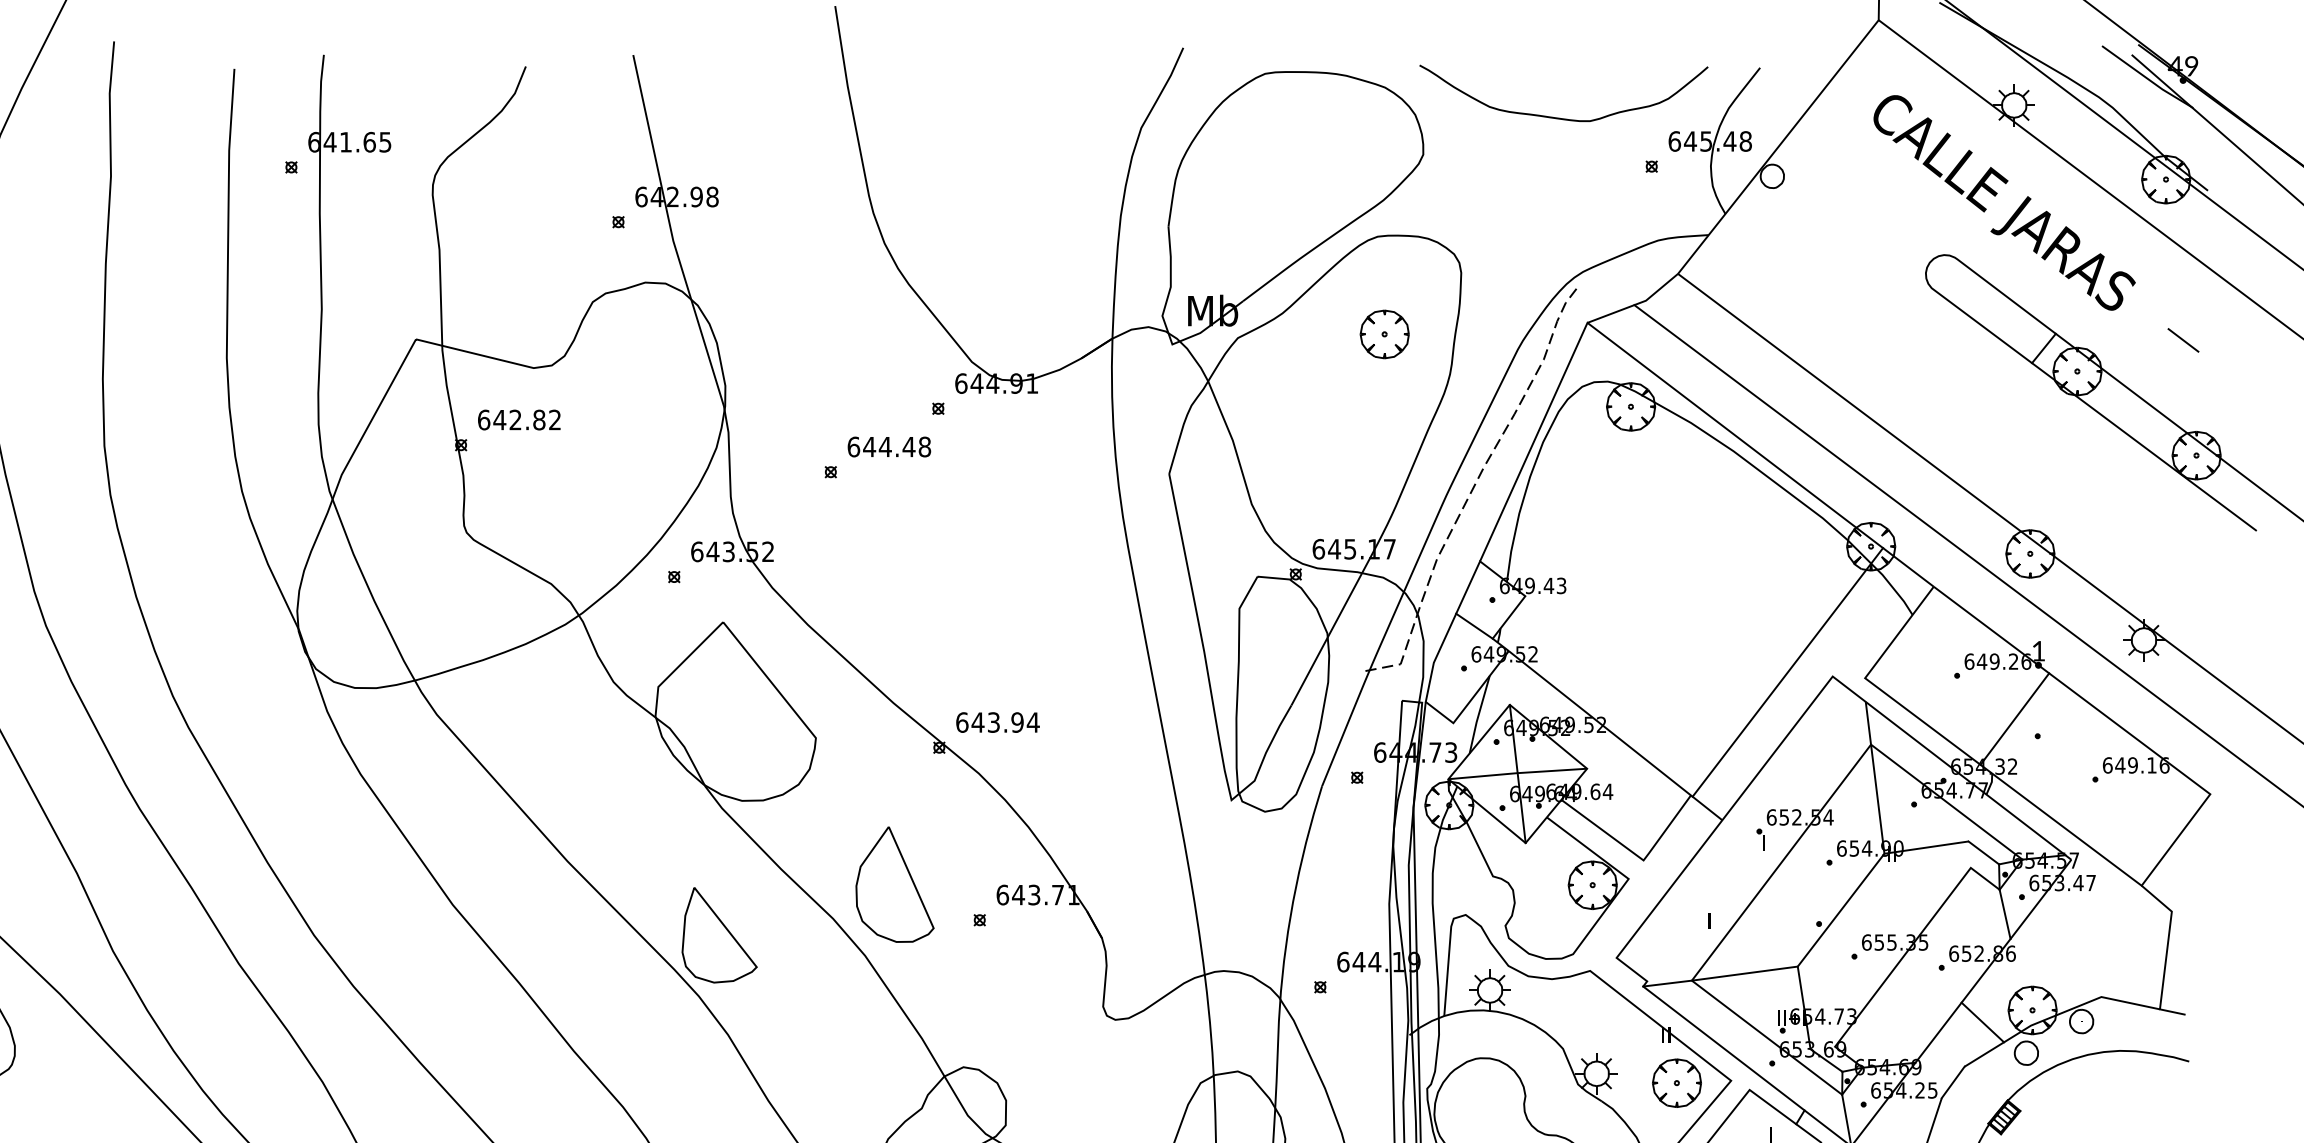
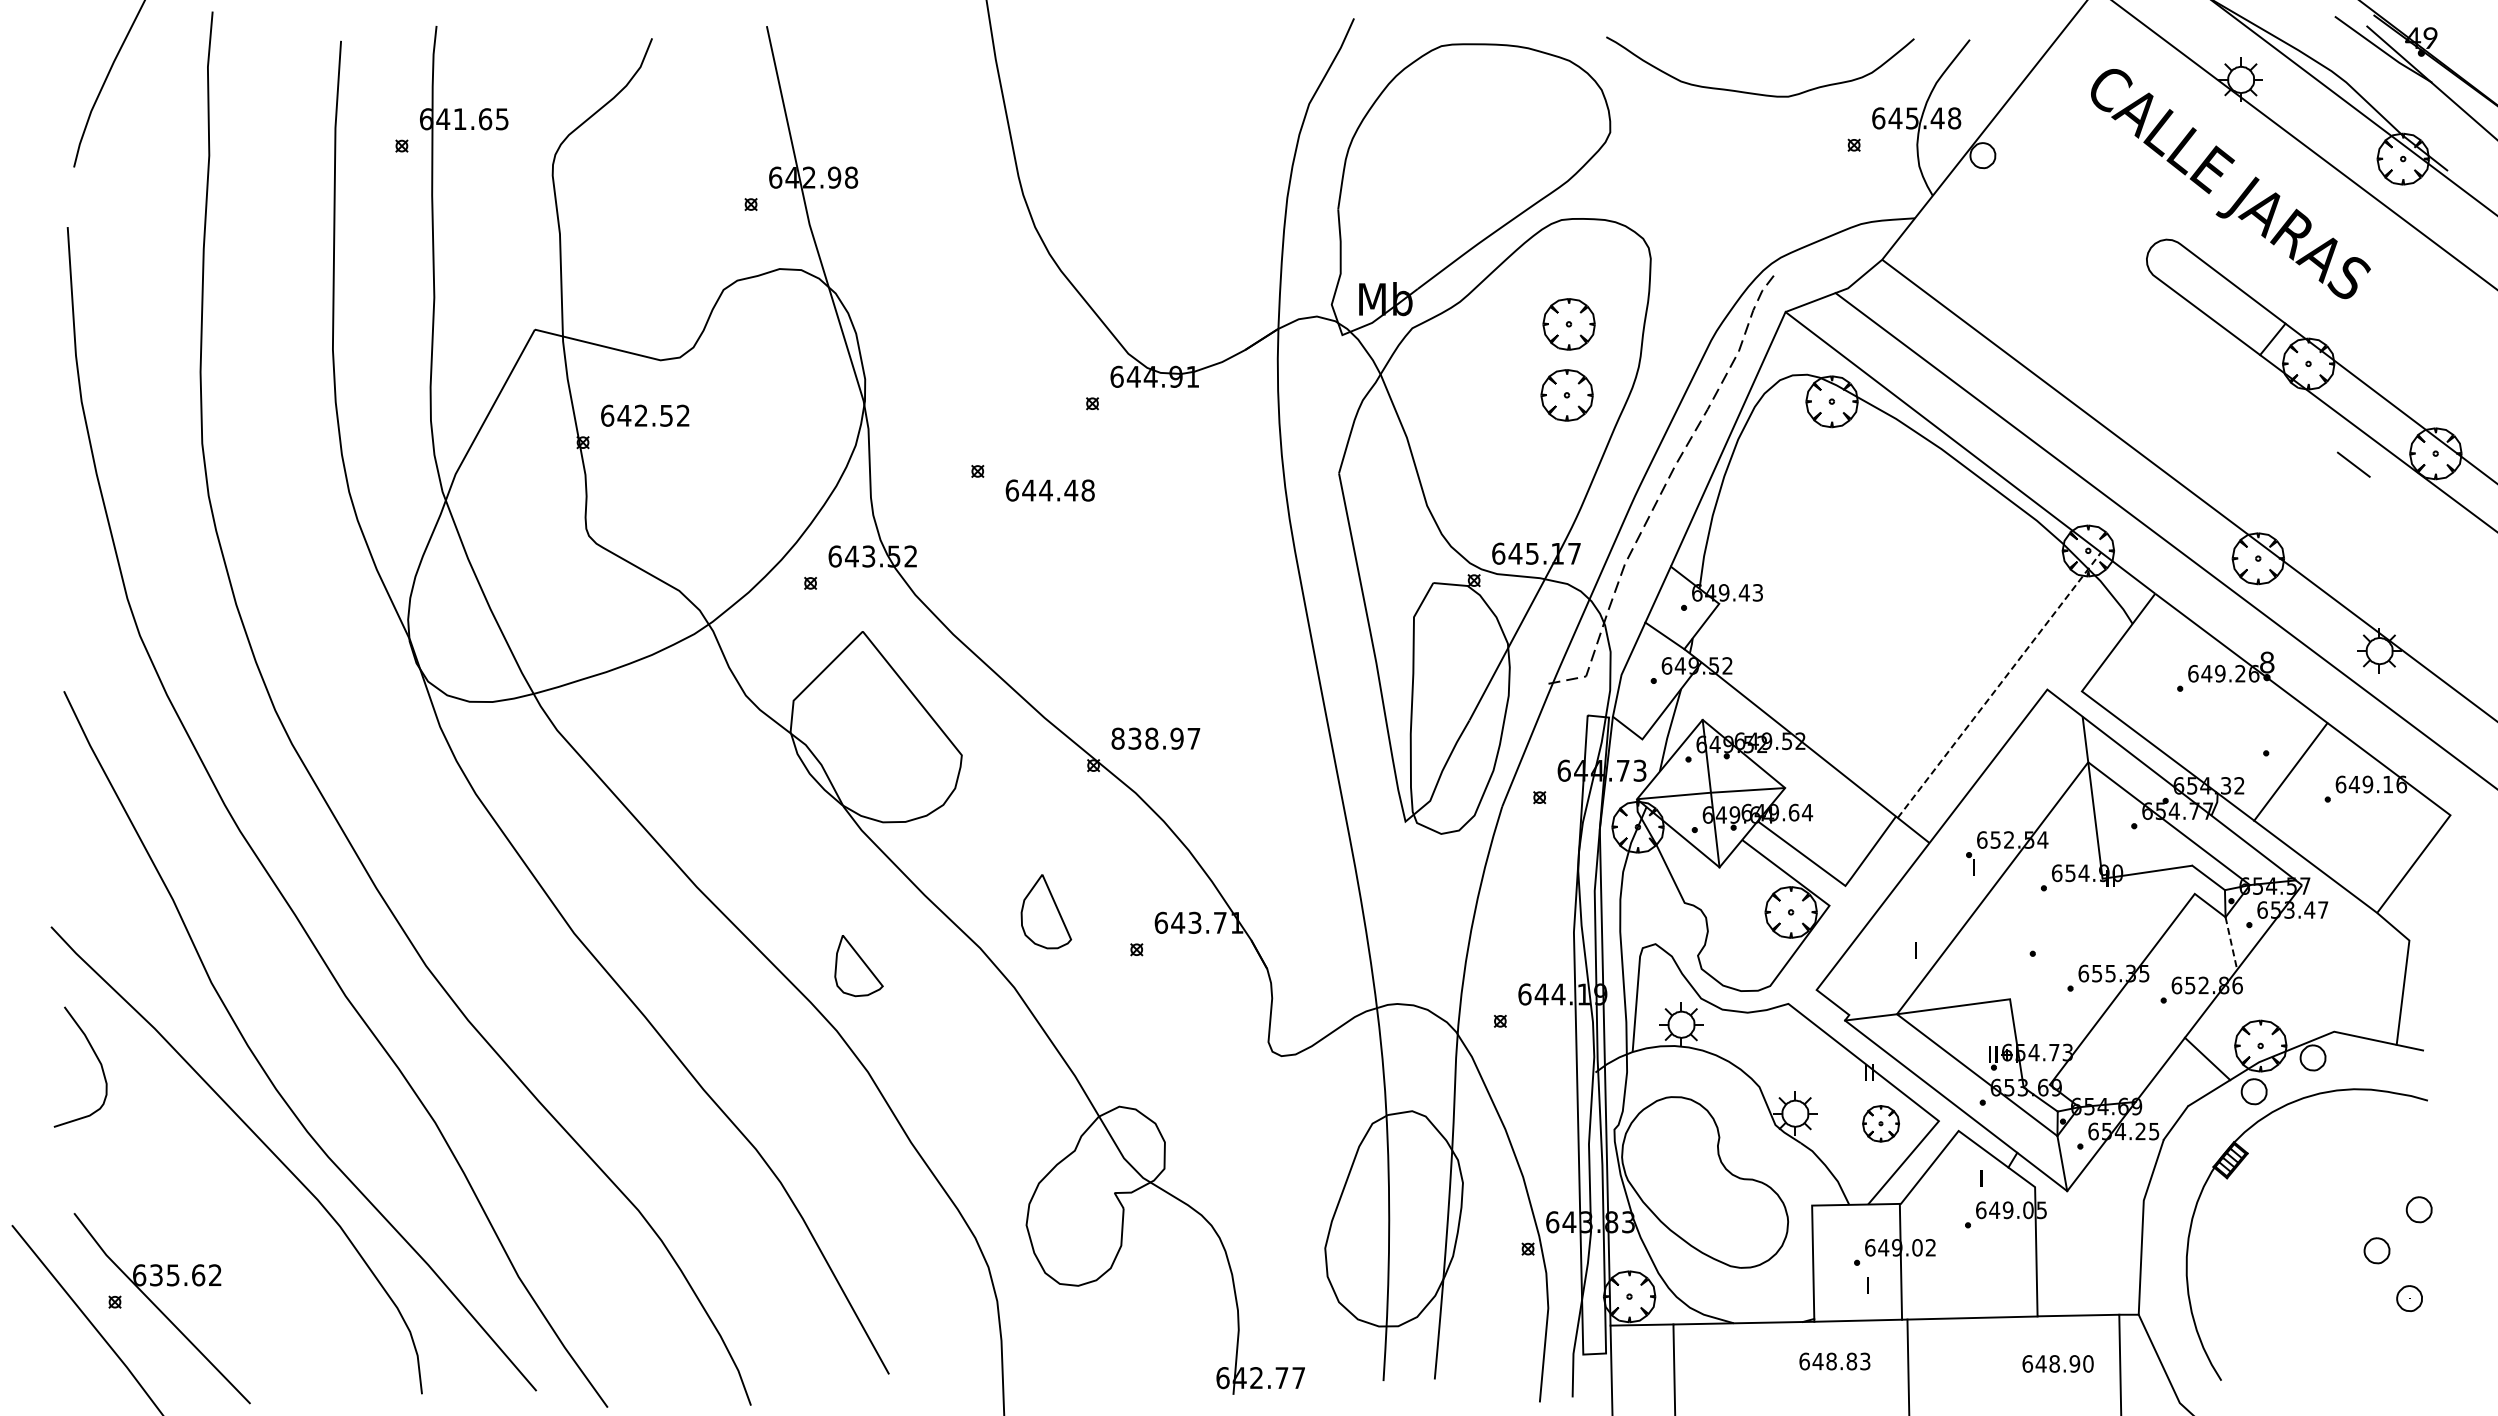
line: (2183, 340) -> (2353, 464), moved
part: (1382, 401) -> (1566, 395), added
text: (539, 419) -> (666, 415), 642.82 -> 642.52
text: (888, 446) -> (1049, 490), moved
text: (2038, 651) -> (2267, 662), 1 -> 8
line: (1787, 671) -> (1999, 684), solid -> dashed
line: (2014, 718) -> (2290, 771), moved
text: (997, 722) -> (1155, 738), 643.94 -> 838.97
part: (895, 884) -> (1046, 911), size x0.6
line: (1841, 909) -> (2056, 938), removed
line: (2005, 914) -> (2231, 943), solid -> dashed
part: (719, 934) -> (858, 965), size x0.6
part: (1676, 1082) -> (1880, 1123), size x0.7

